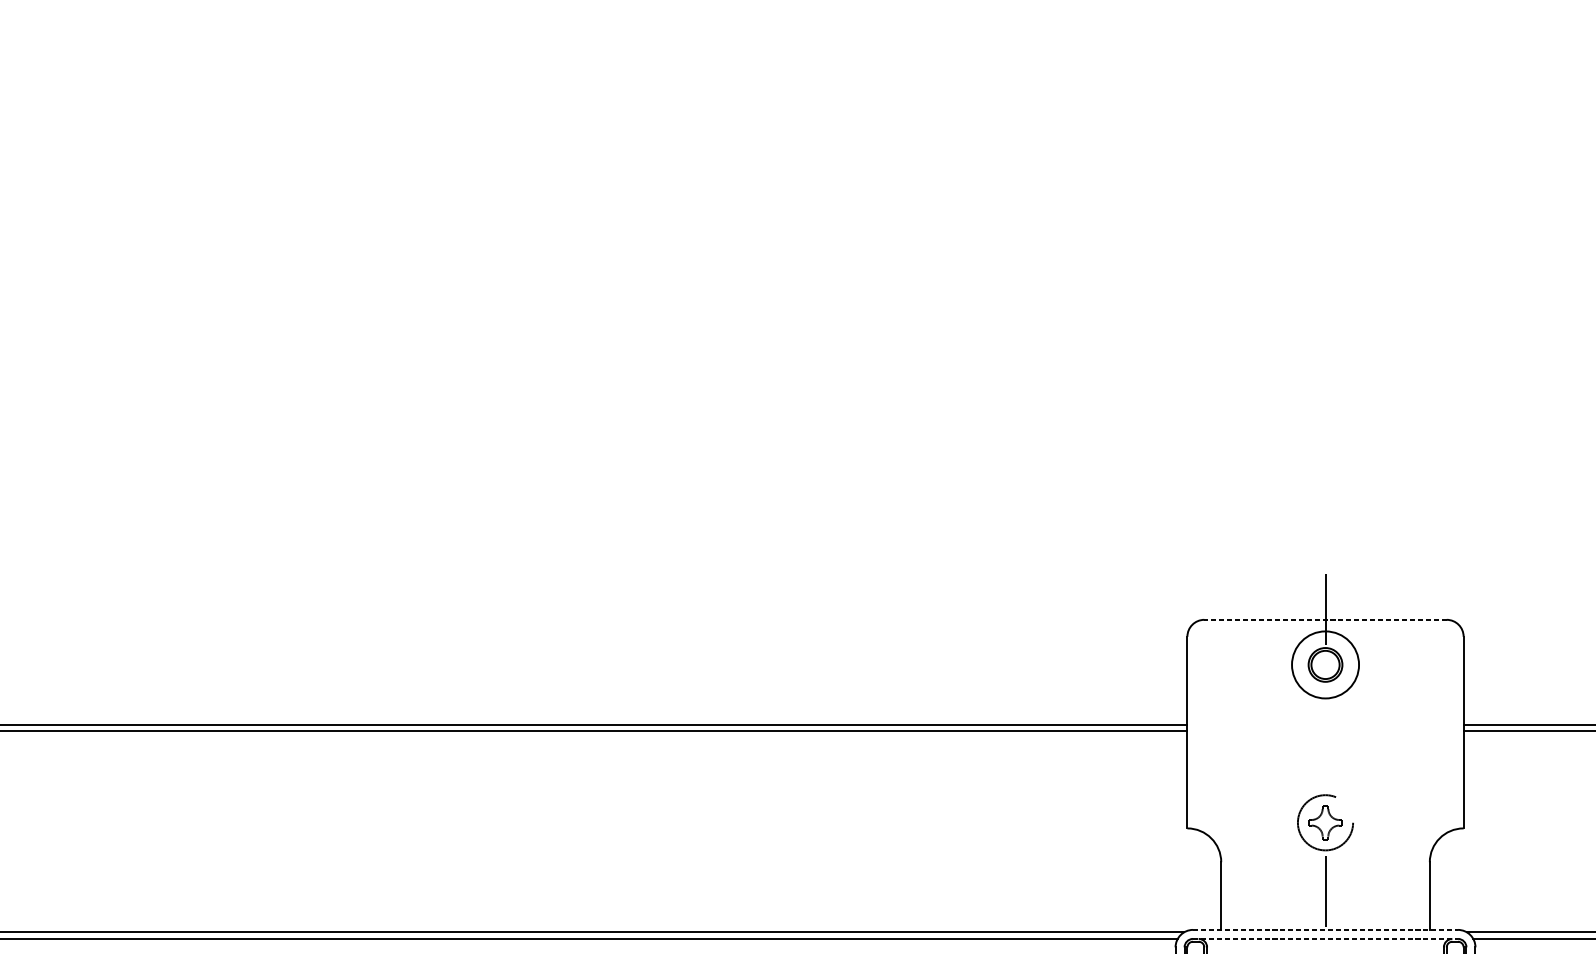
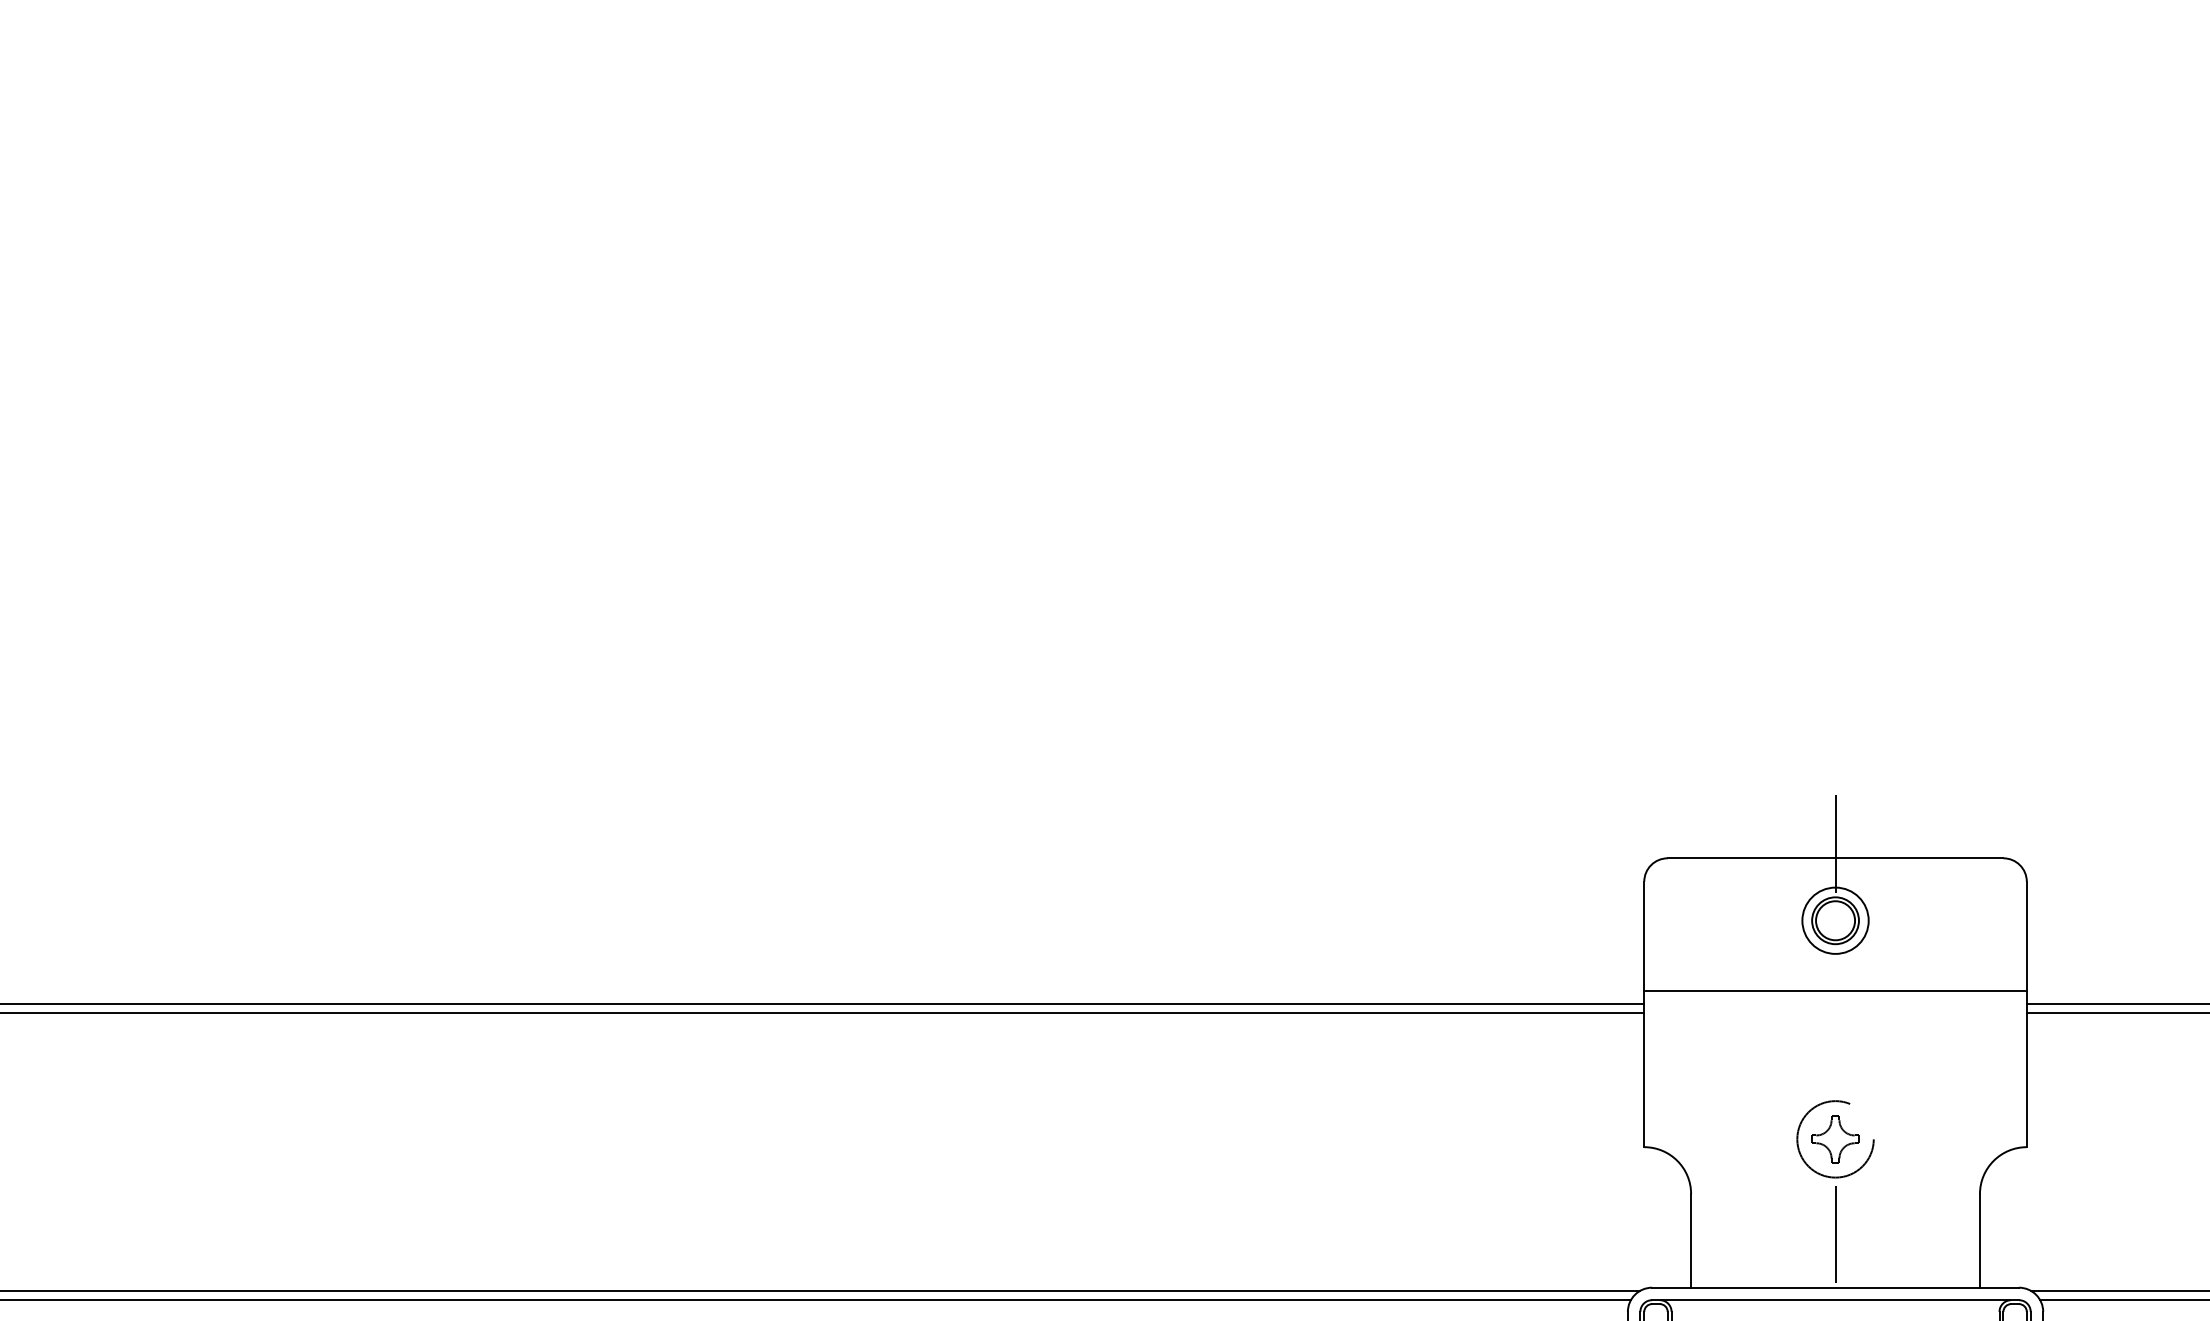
line: (1325, 619) -> (1835, 858), dashed -> solid
circle: (1325, 664) -> (1835, 920), size x0.71
line: (1325, 716) -> (1835, 991), added
line: (1326, 929) -> (1836, 1287), dashed -> solid
line: (1326, 939) -> (1836, 1300), dashed -> solid

